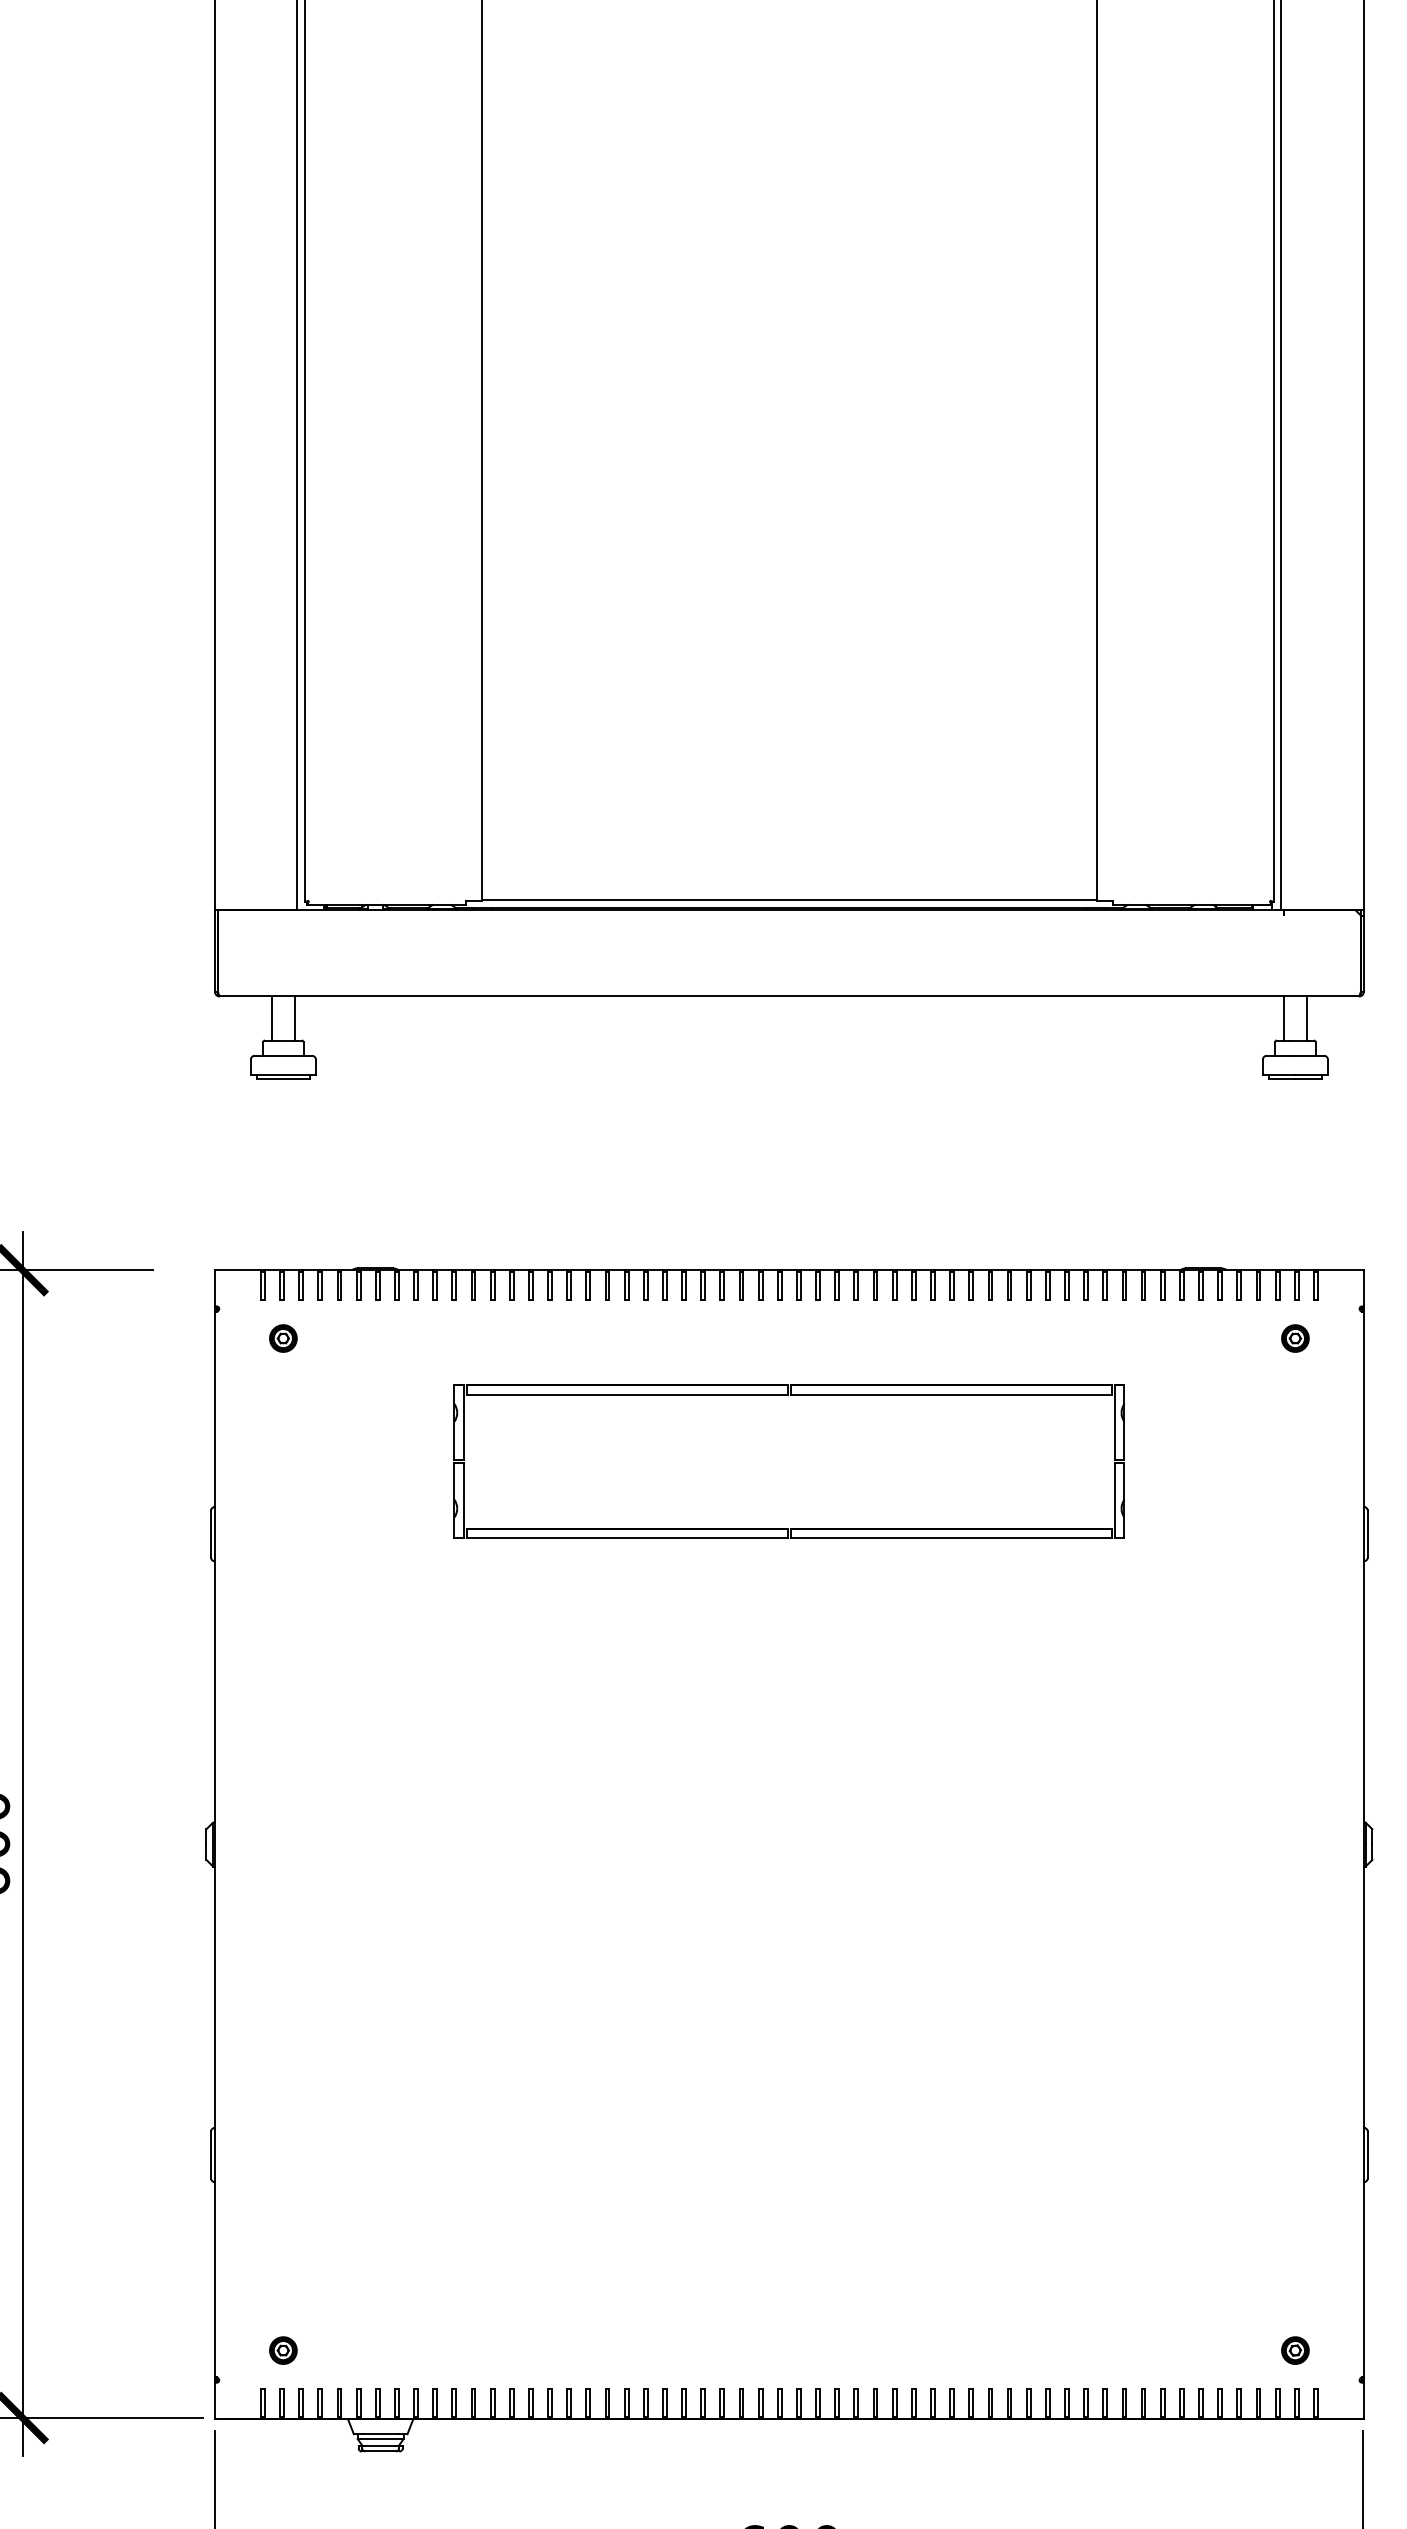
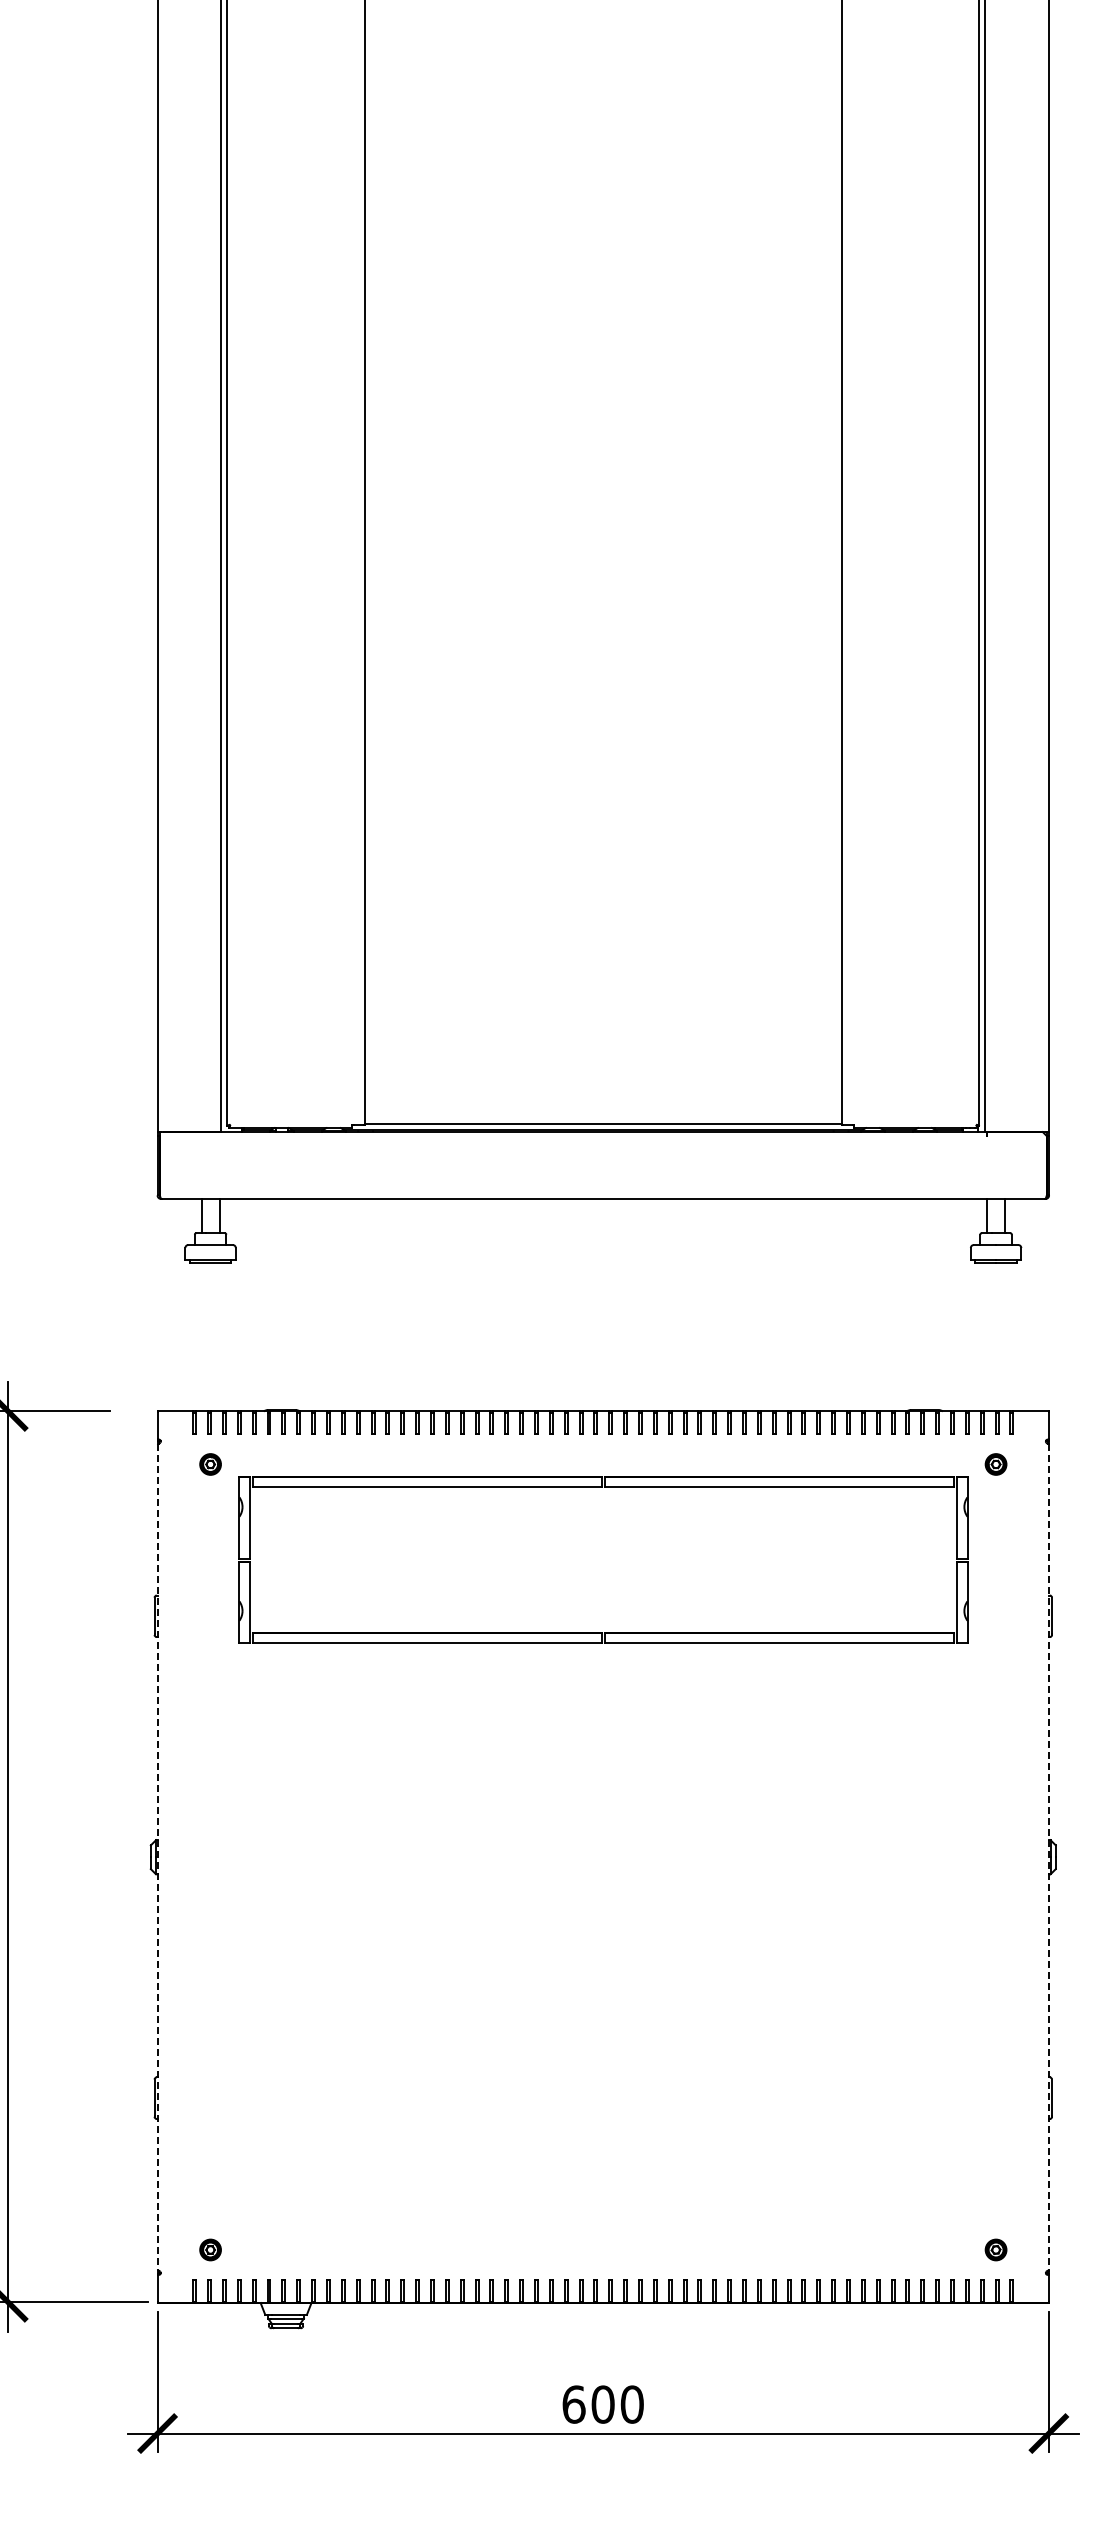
part: (788, 1460) -> (602, 1559), size x1.4
line: (214, 1844) -> (157, 1857), solid -> dashed
line: (1364, 1844) -> (1049, 1857), solid -> dashed

